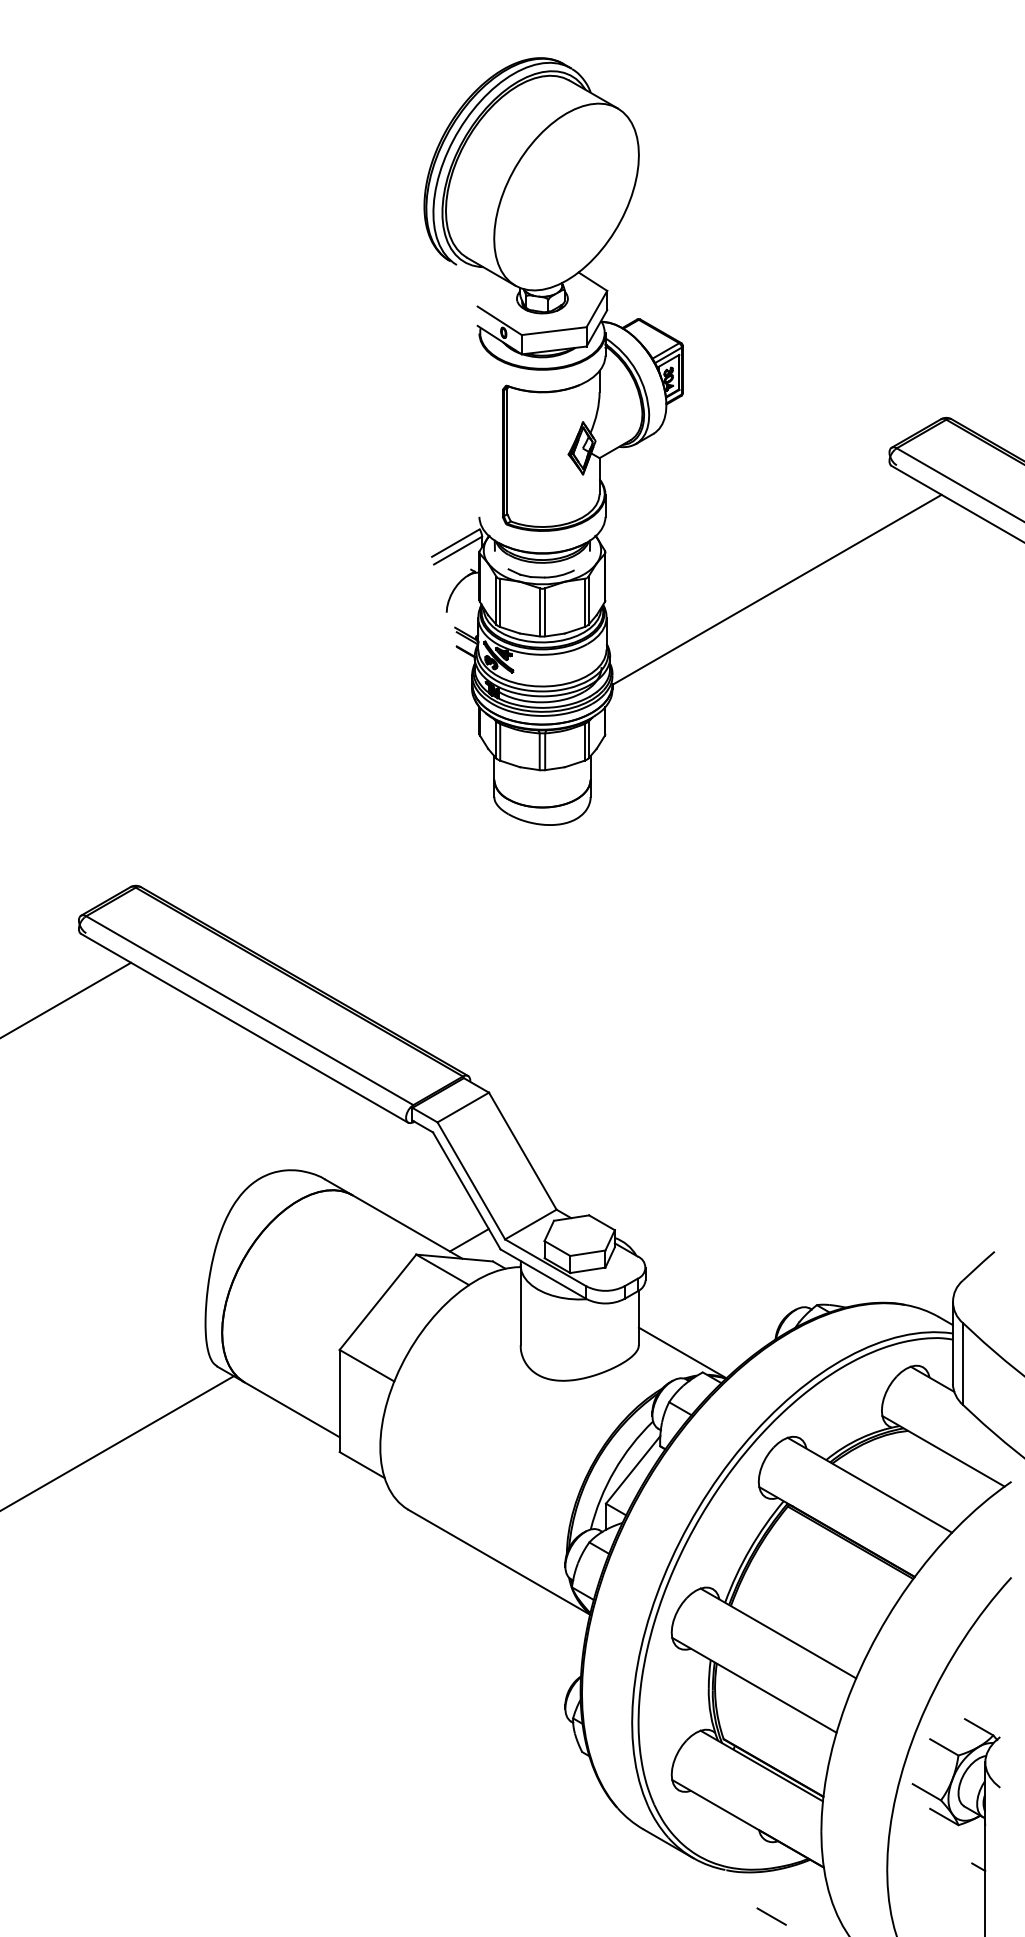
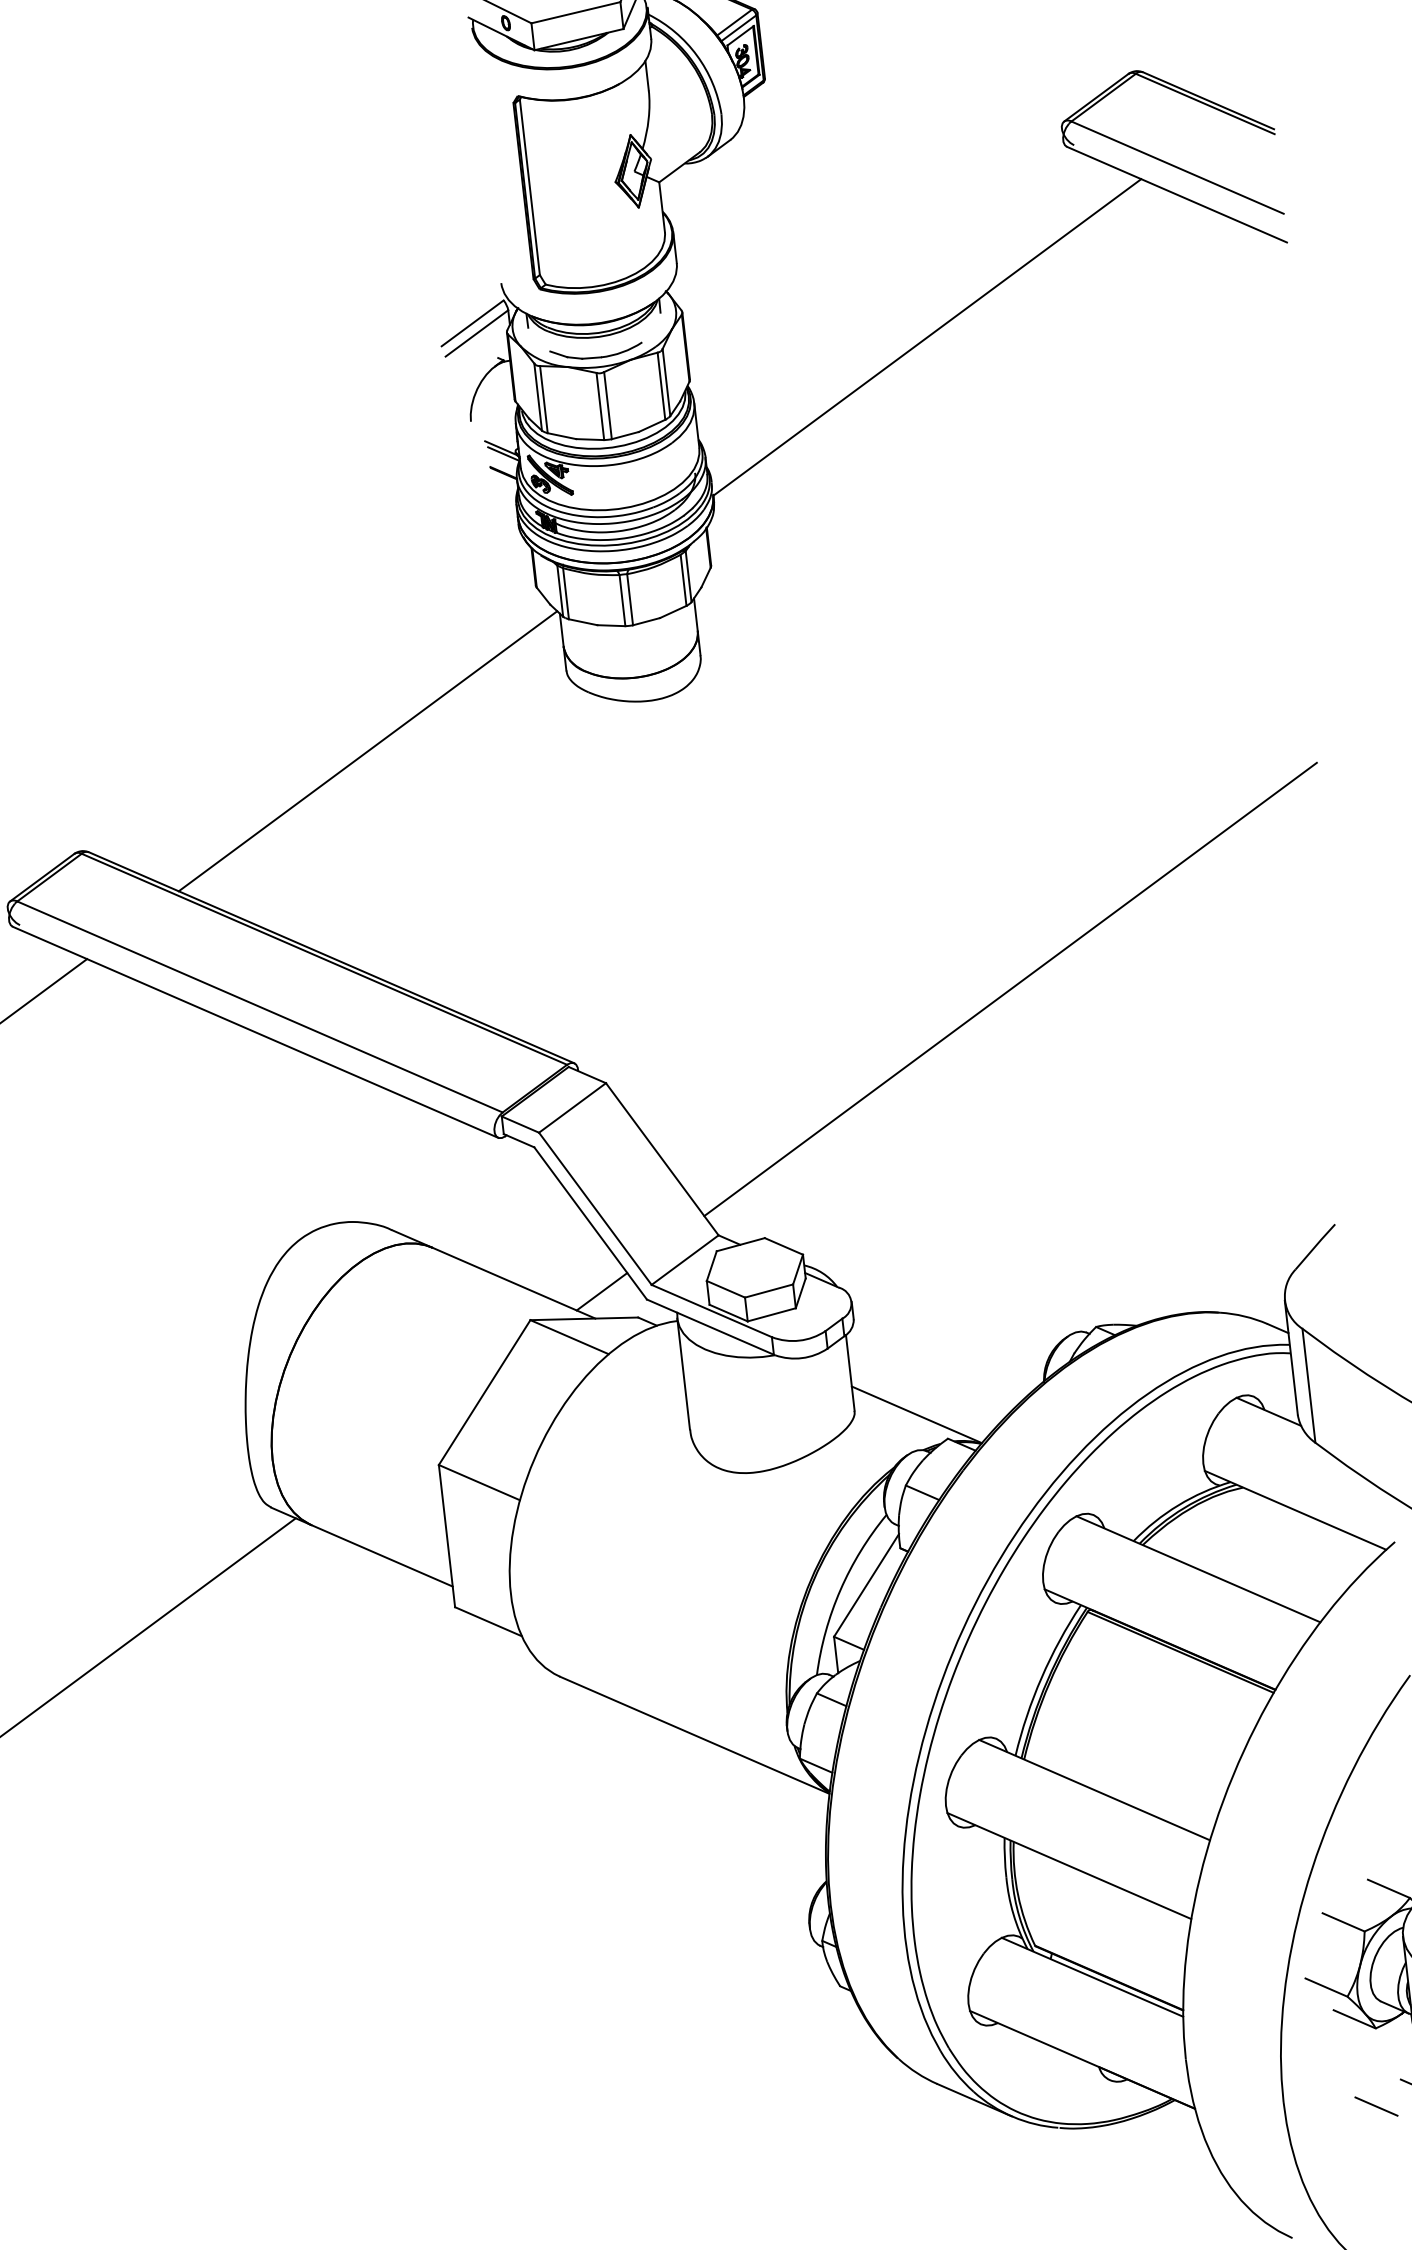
line: (346, 838) -> (367, 751), added
line: (783, 1058) -> (1010, 988), added
line: (771, 1916) -> (1376, 2106), moved

